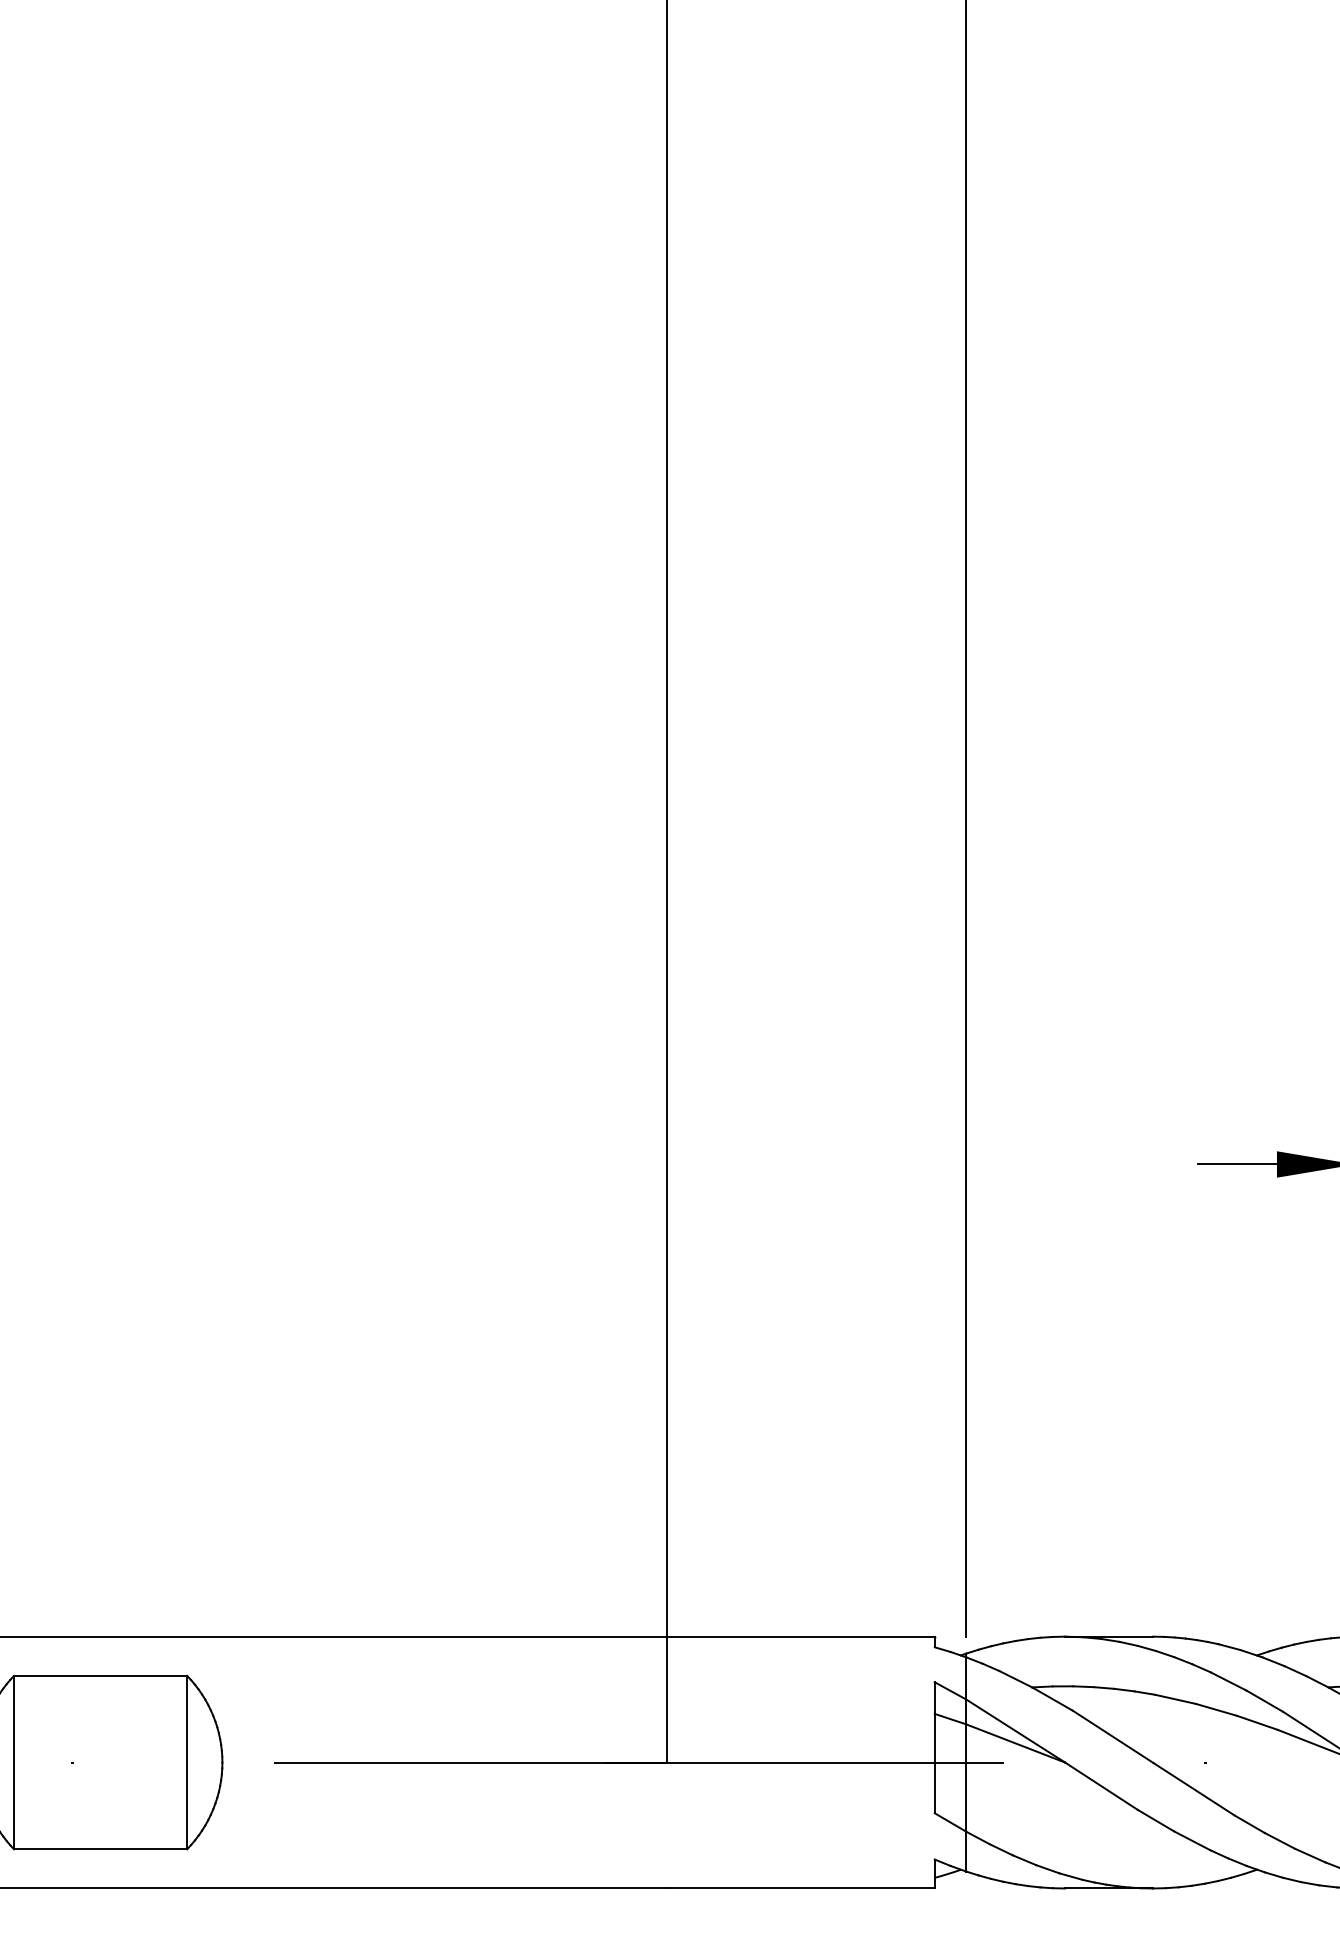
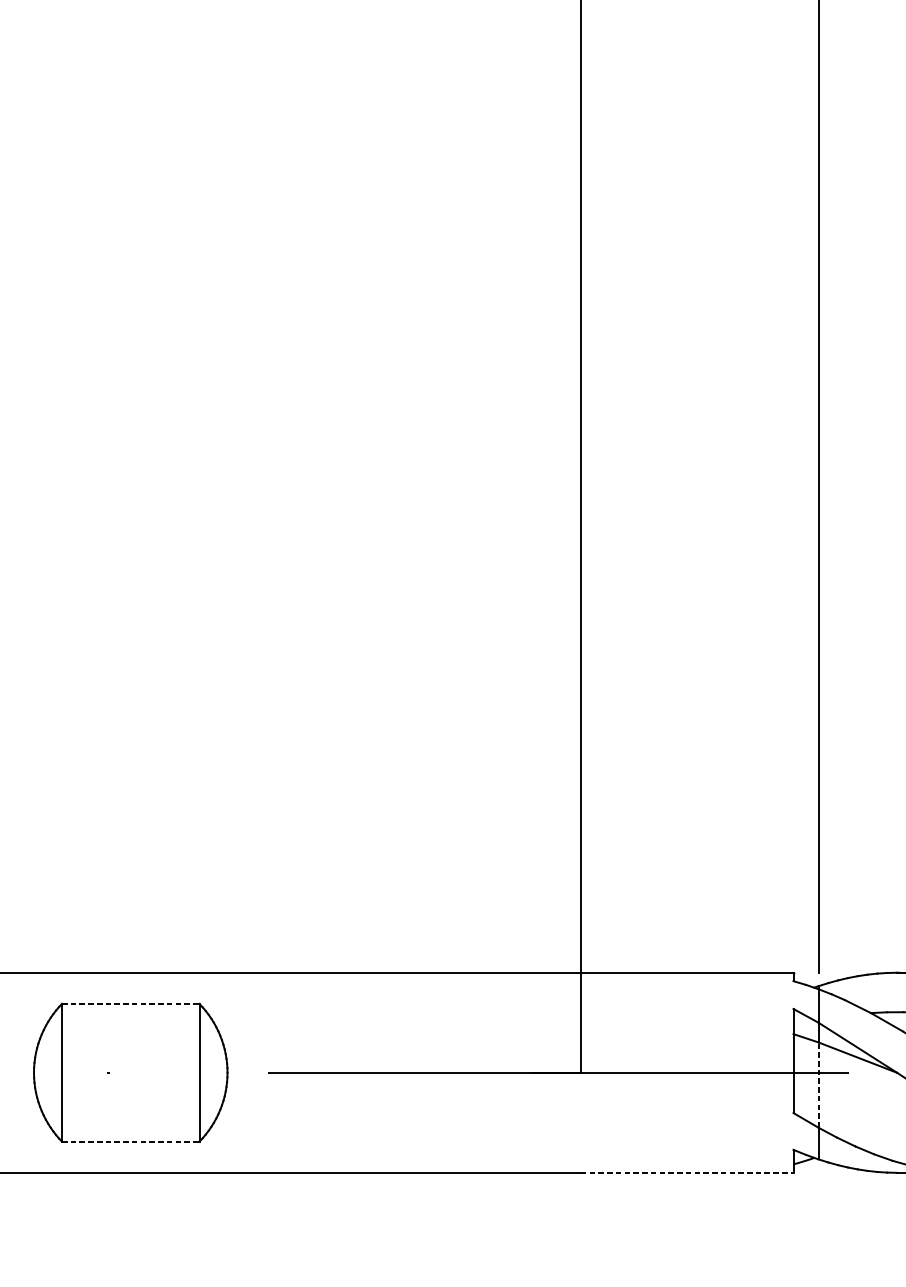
line: (100, 1675) -> (130, 1003), solid -> dashed
line: (966, 1778) -> (818, 1085), solid -> dashed
line: (100, 1849) -> (130, 1141), solid -> dashed
line: (801, 1888) -> (687, 1172), solid -> dashed

